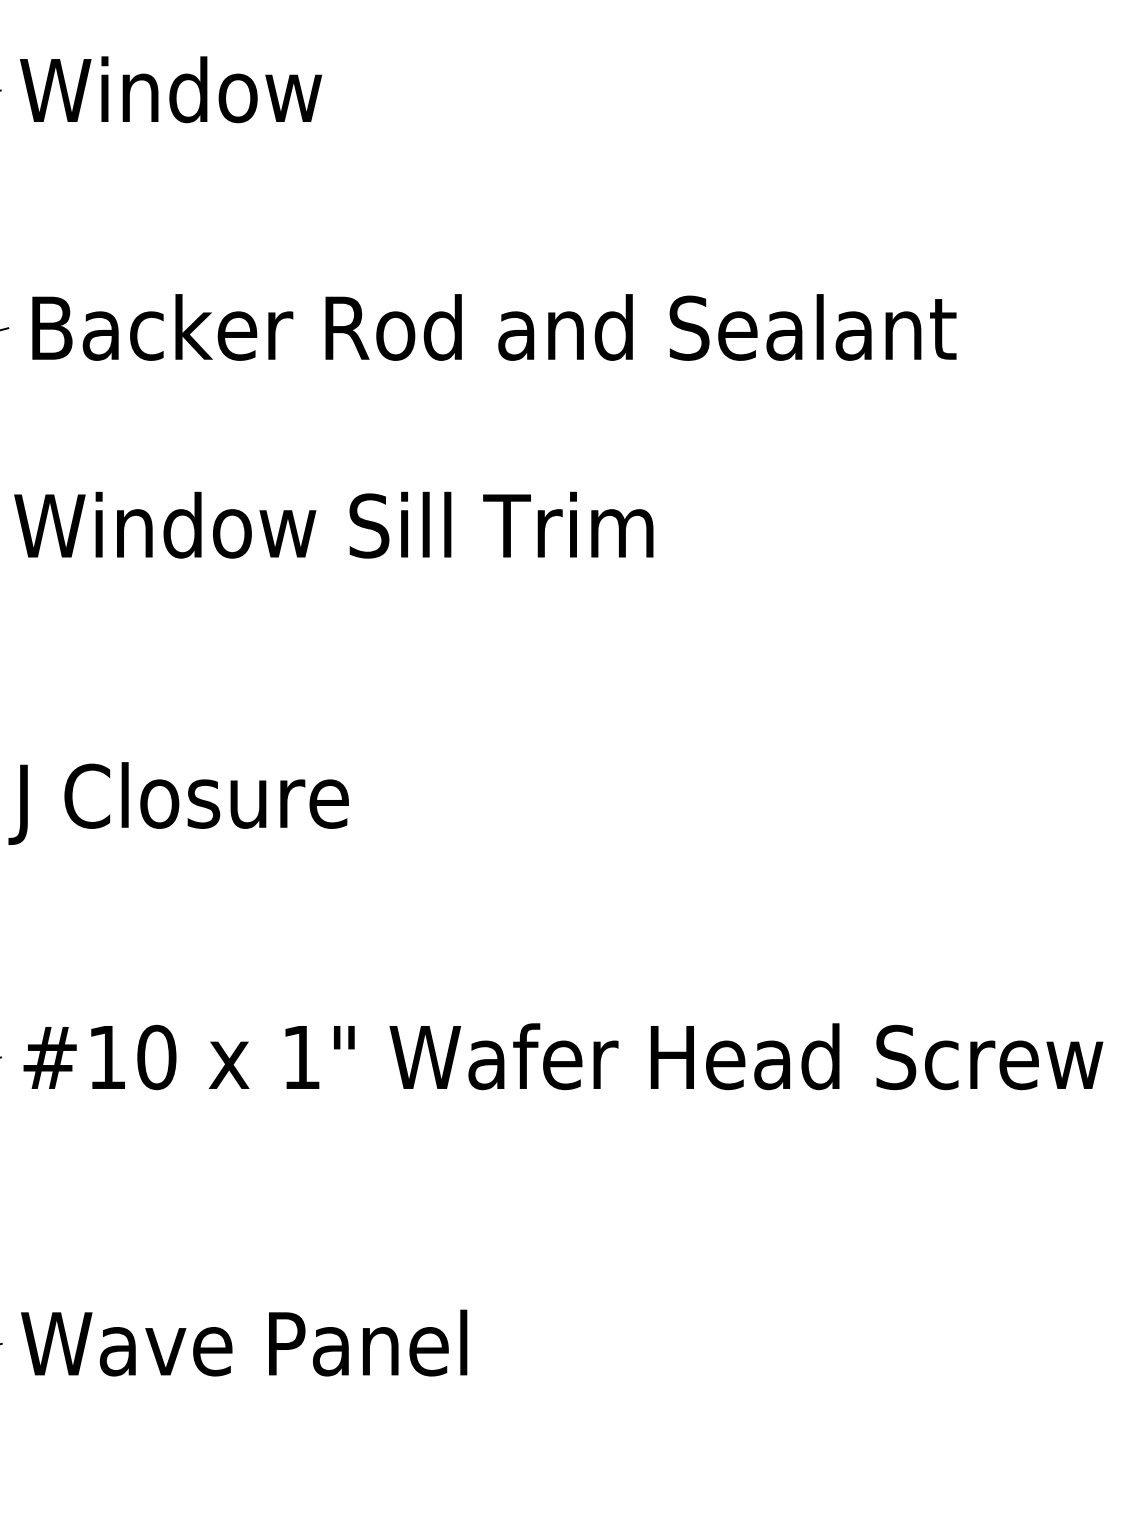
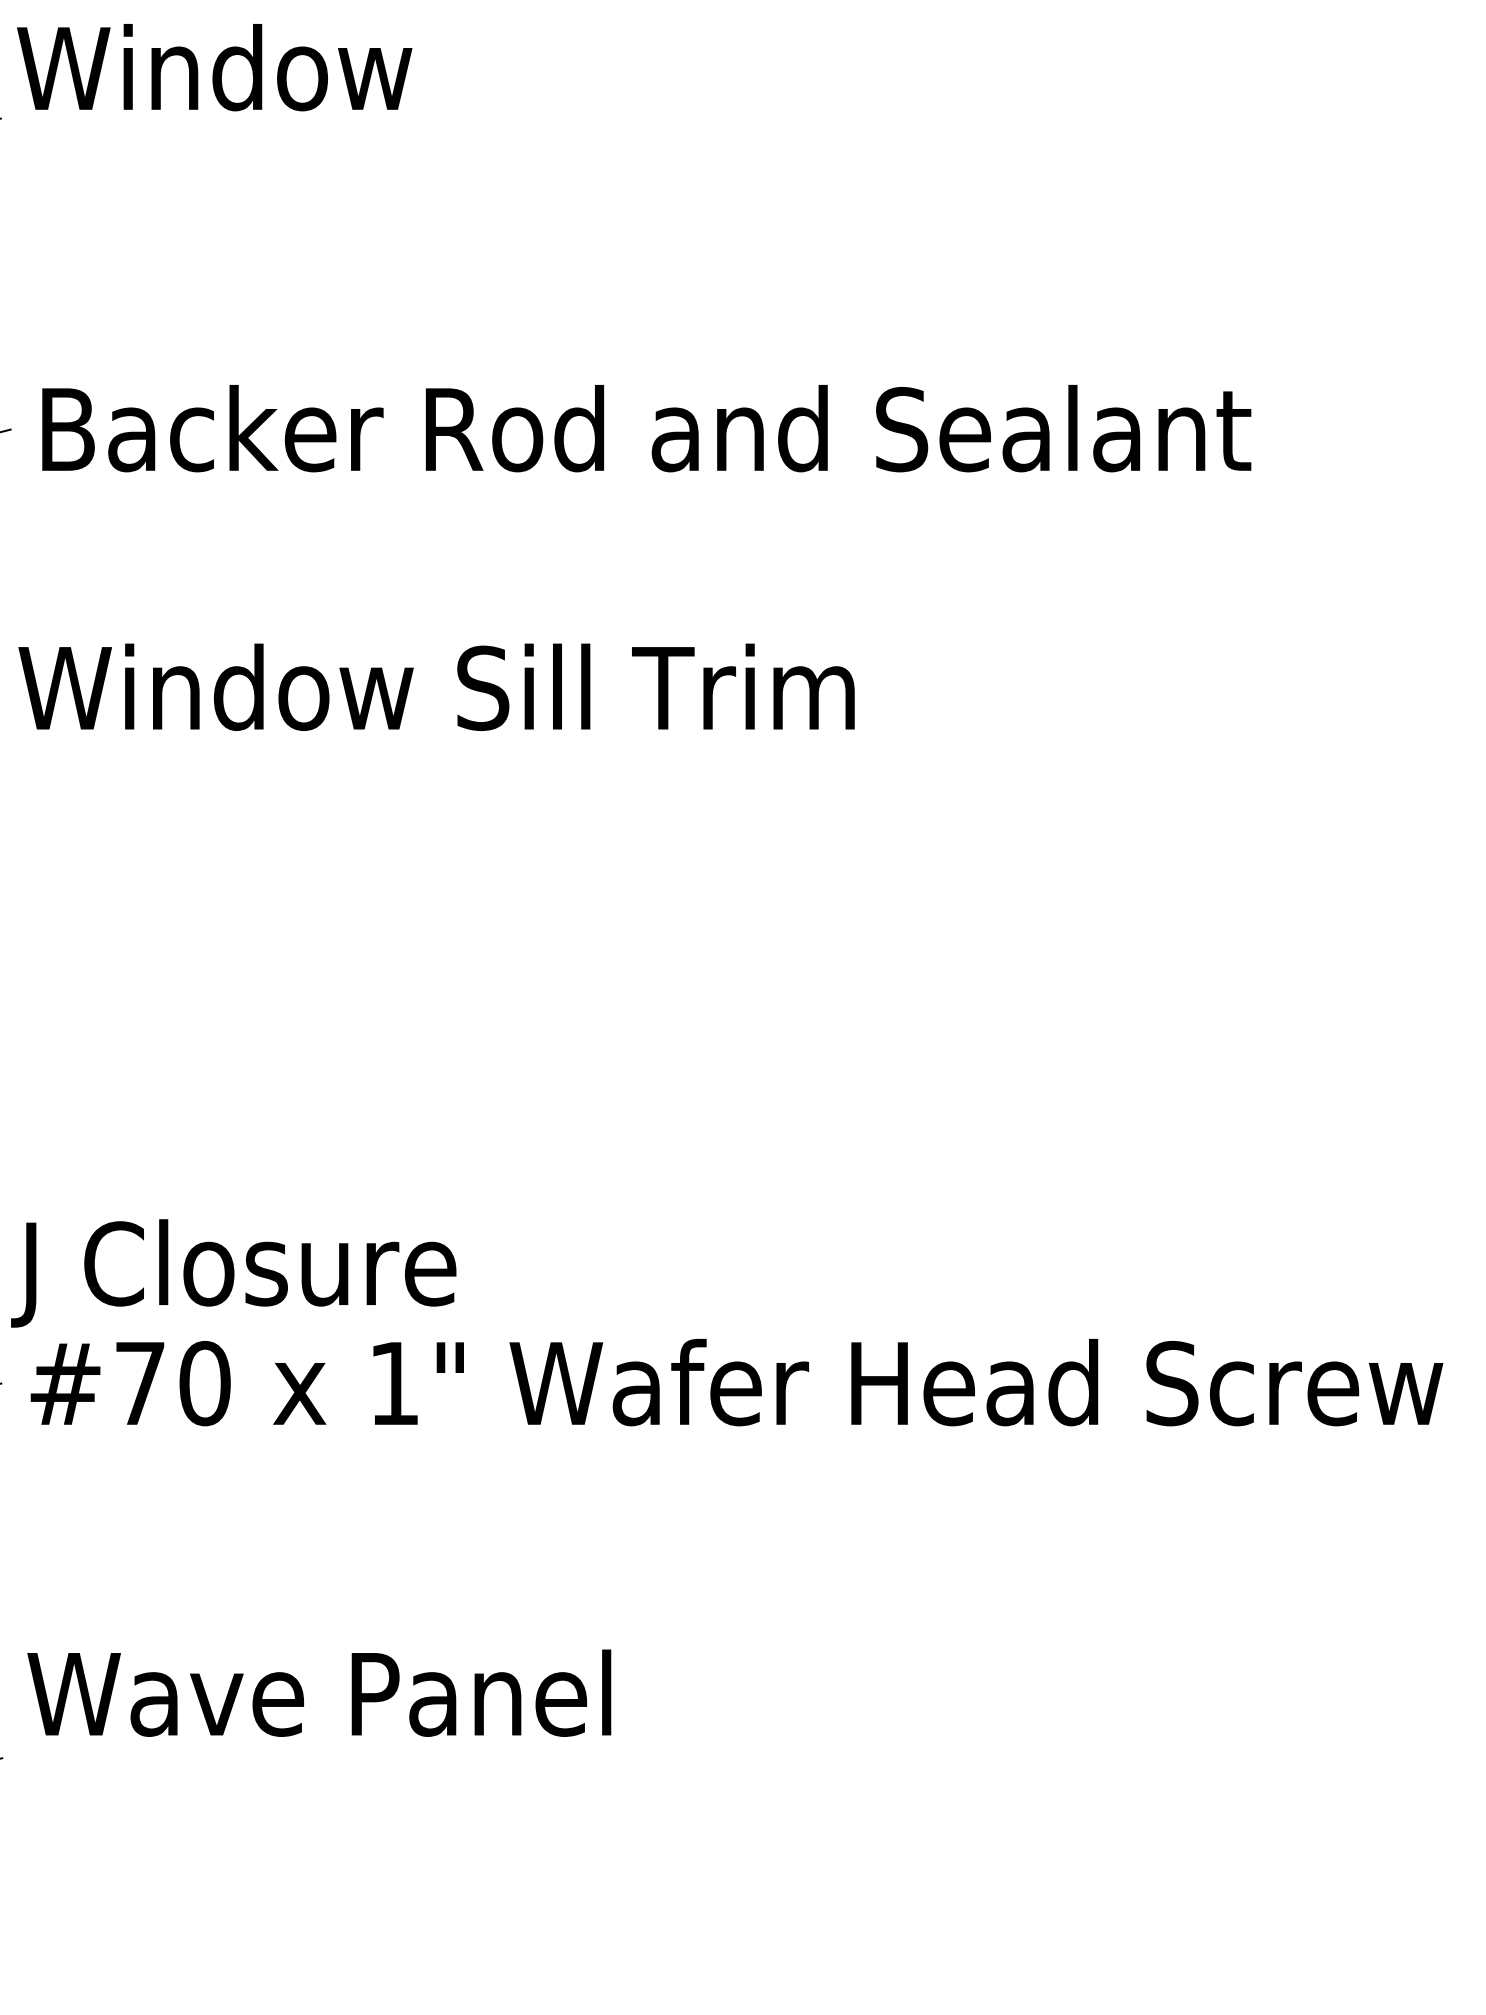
text: (170, 89) -> (214, 67), moved
text: (178, 803) -> (233, 1273), moved
text: (107, 1057) -> (140, 1383), #10 -> #70
text: (244, 1342) -> (319, 1692), moved

